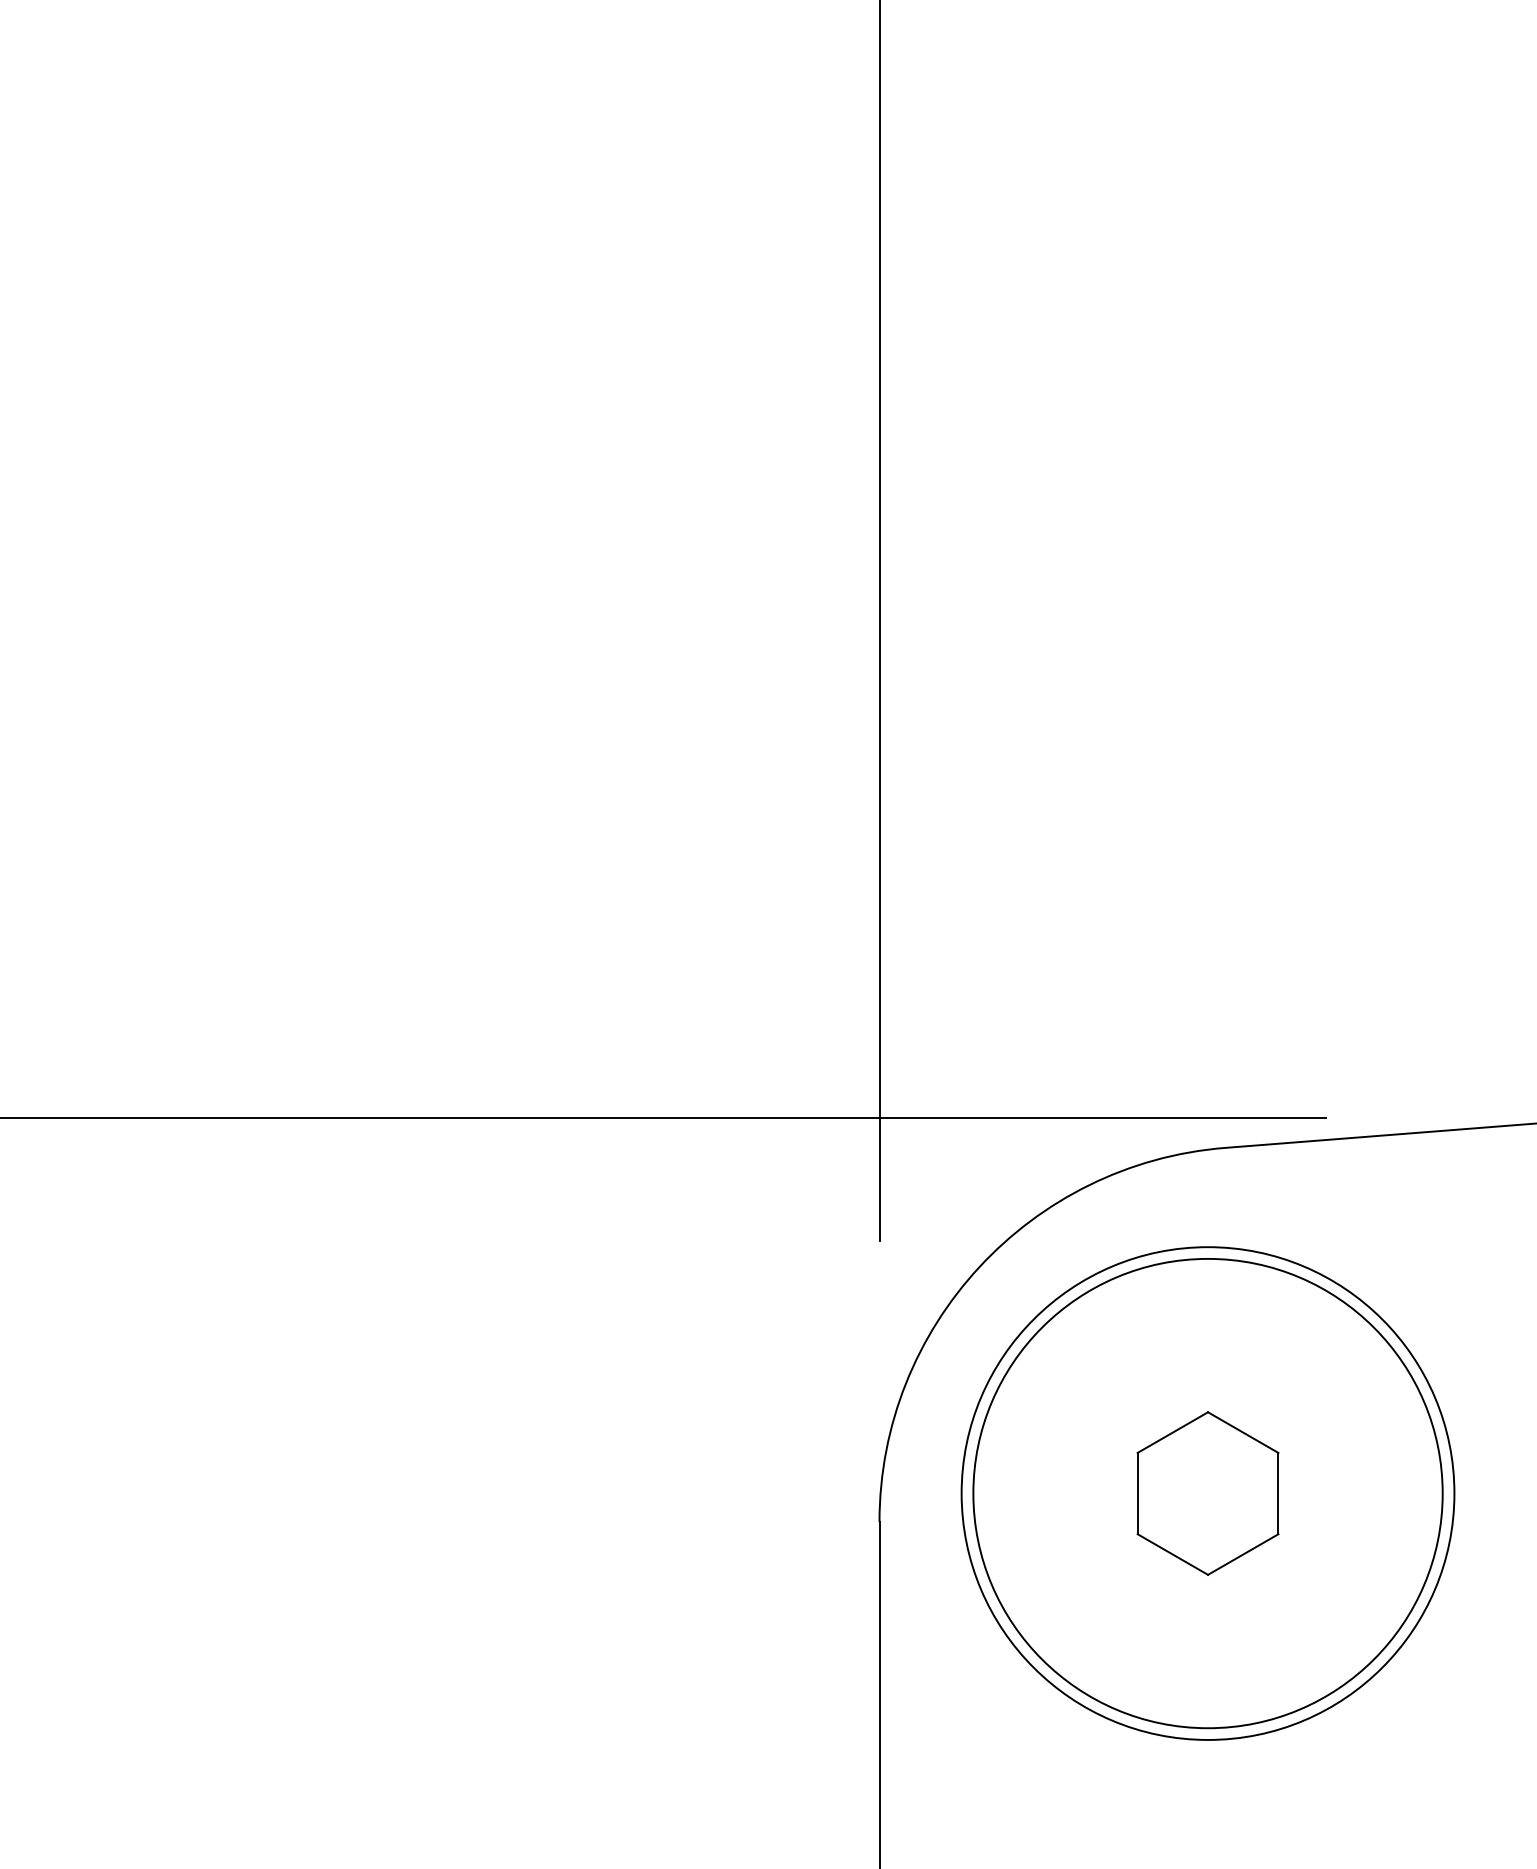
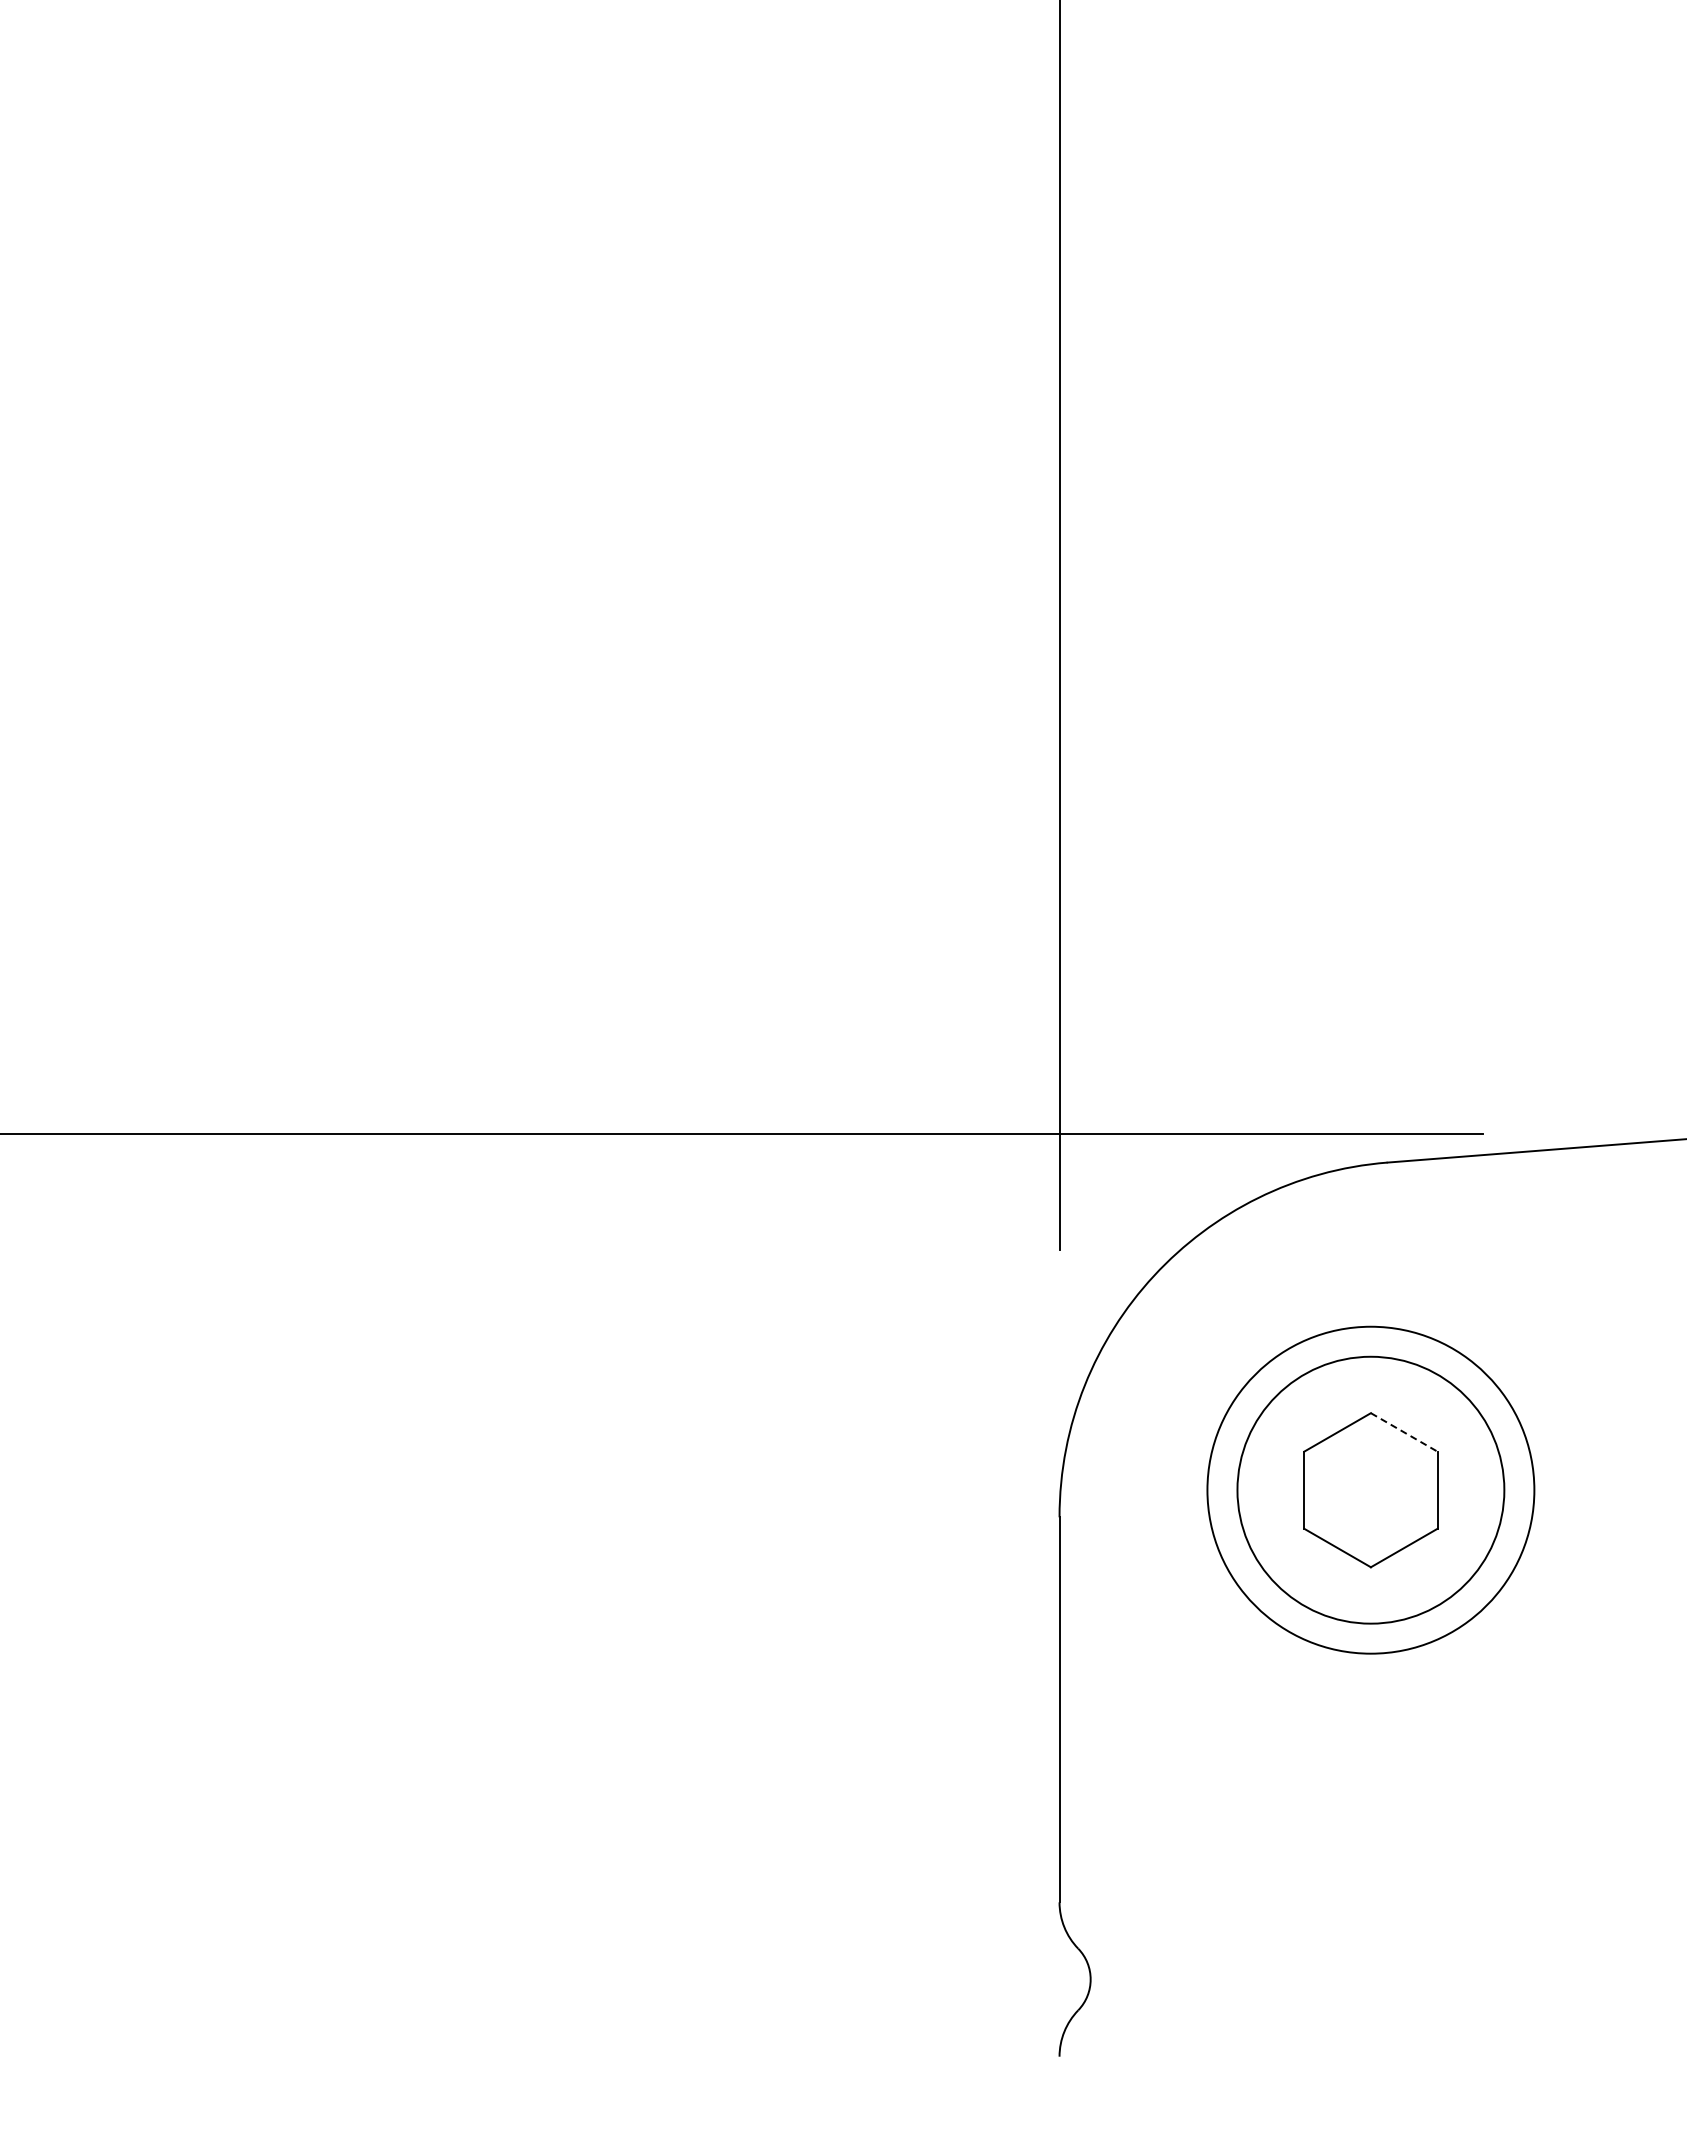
line: (1243, 1432) -> (1404, 1432), solid -> dashed
circle: (1207, 1492) -> (1370, 1489), size x0.6
circle: (1207, 1492) -> (1370, 1489), size x0.7

